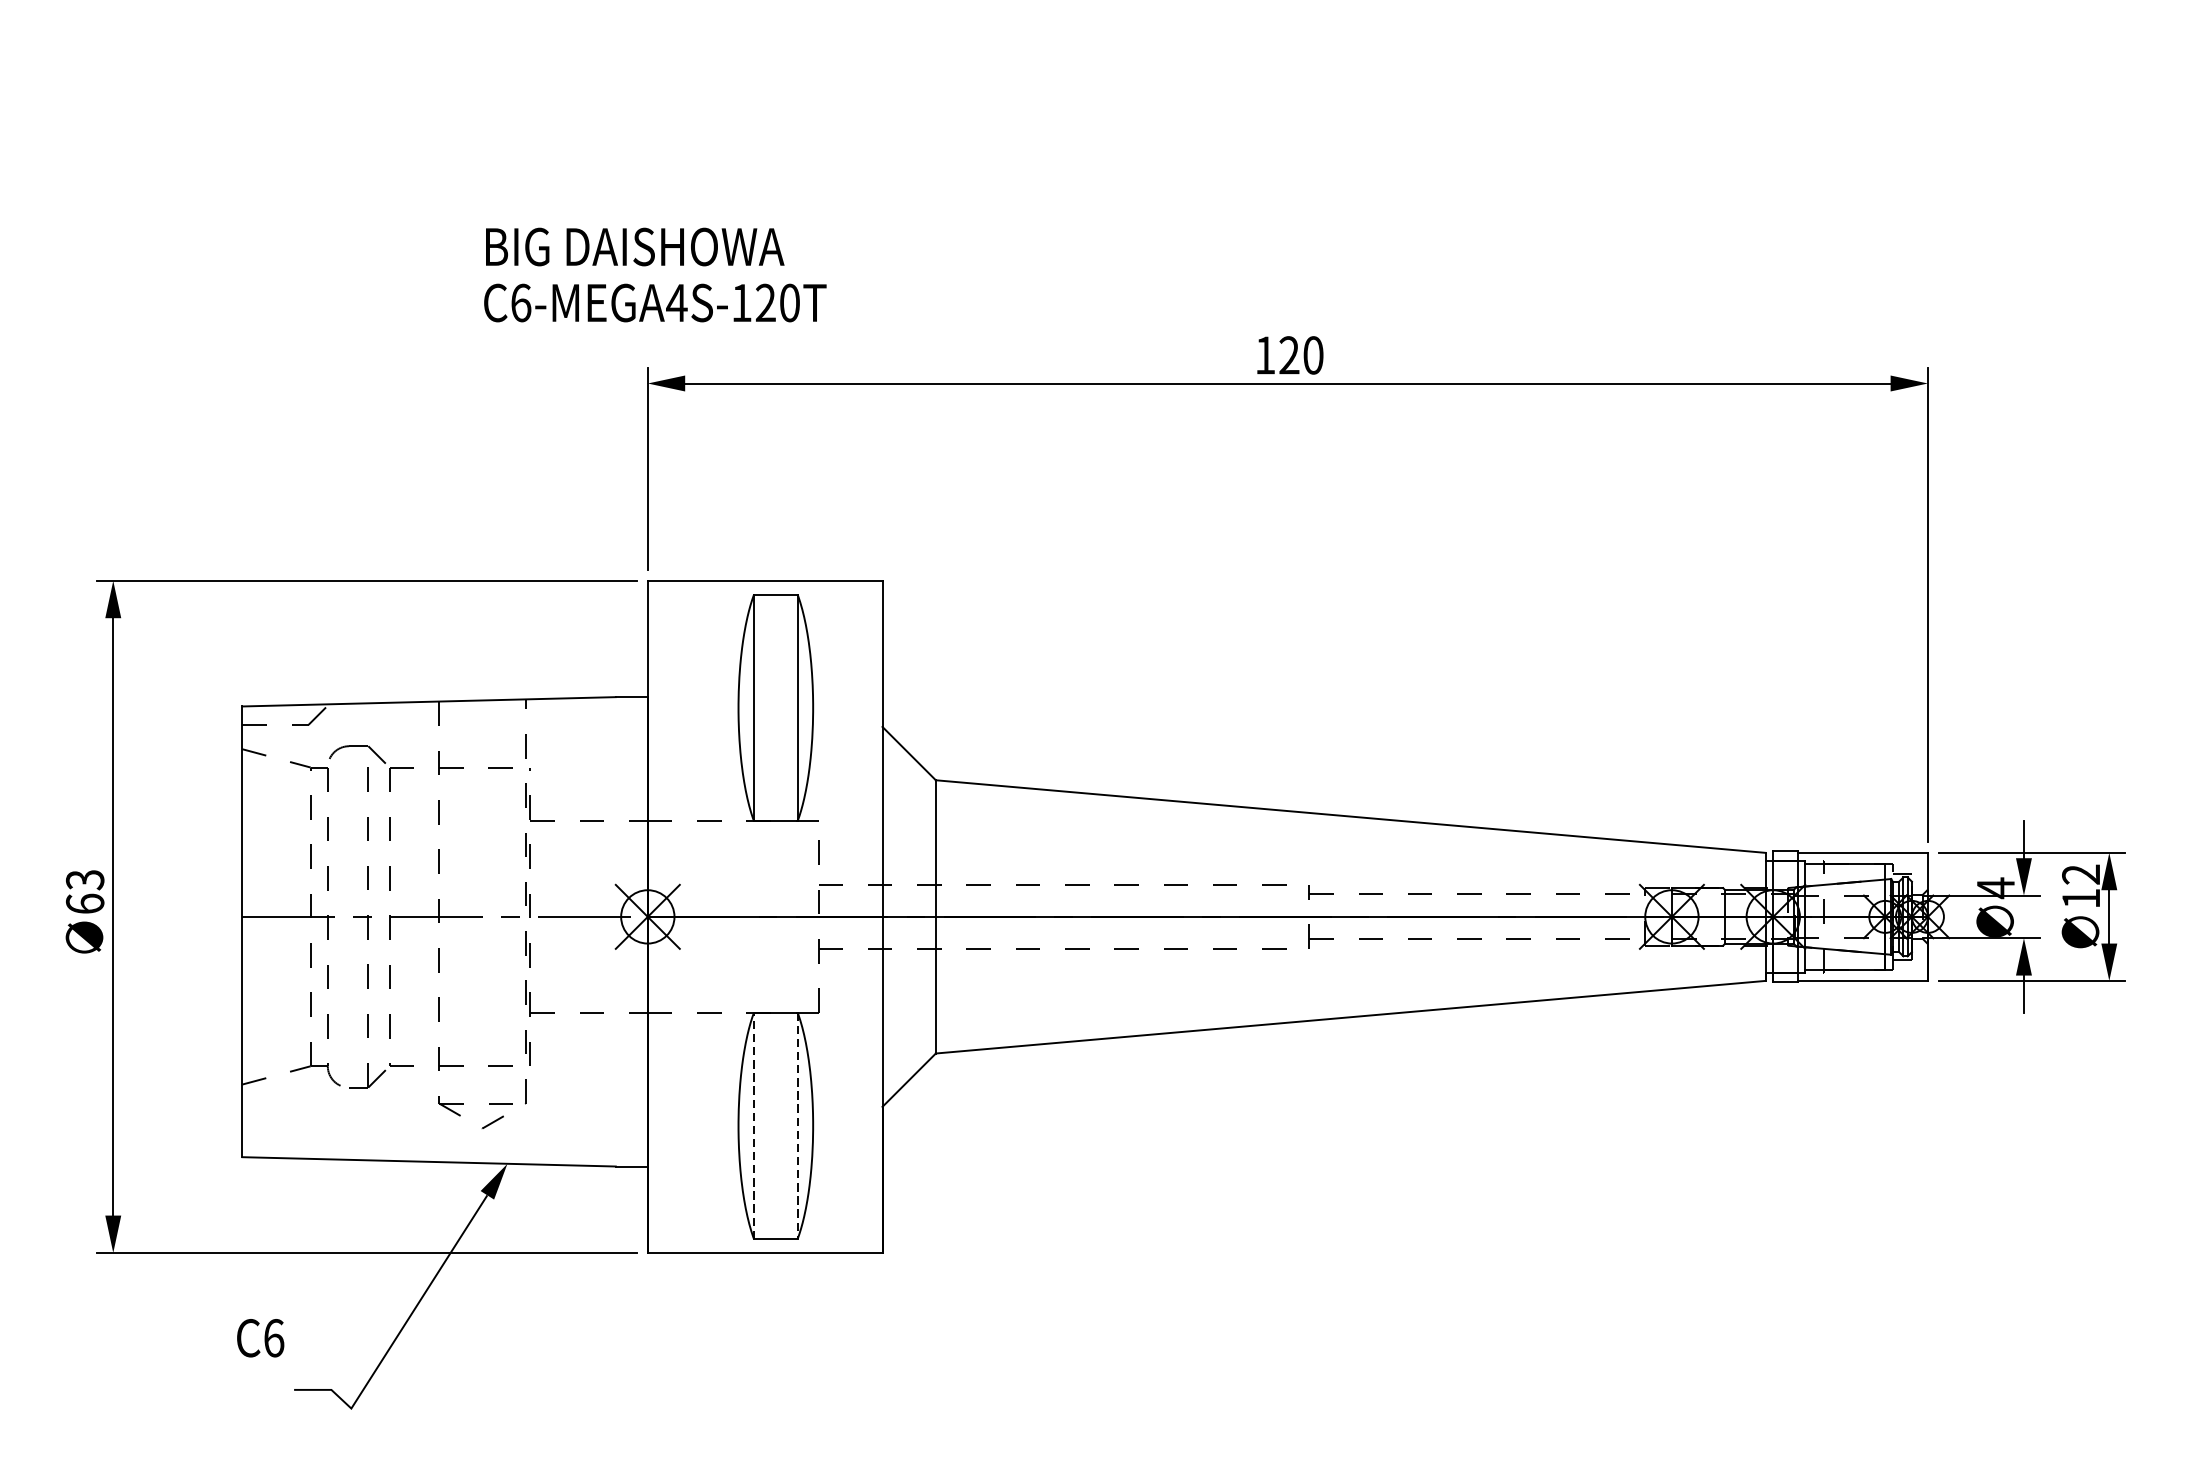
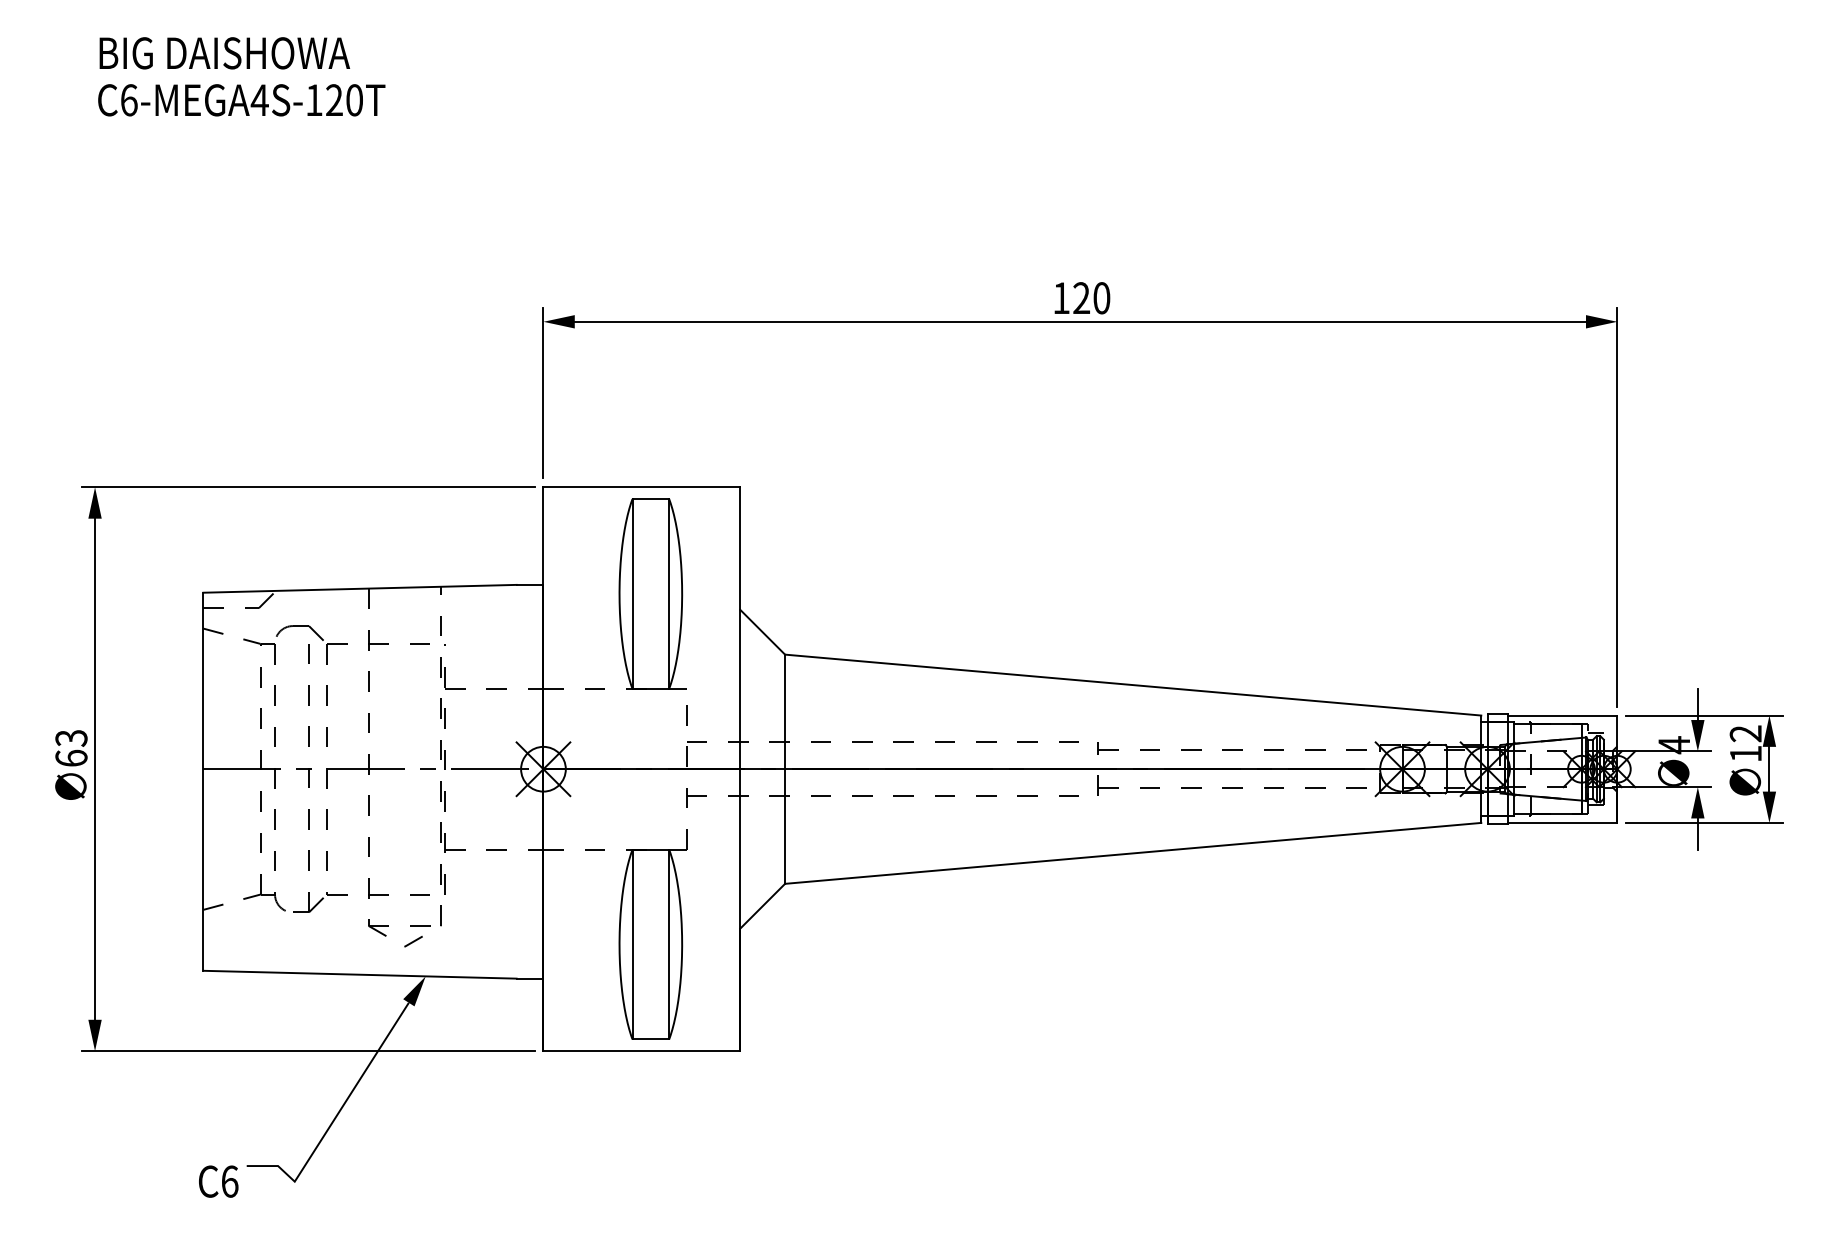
text: (655, 274) -> (241, 76), moved
line: (753, 1125) -> (632, 944), dashed -> solid
line: (798, 1125) -> (669, 944), dashed -> solid
text: (260, 1338) -> (218, 1181), moved

